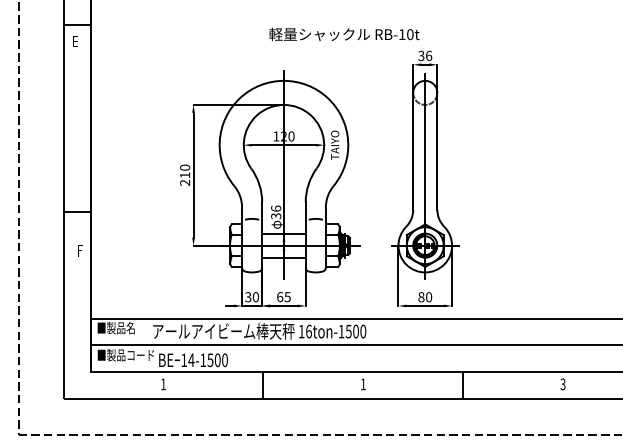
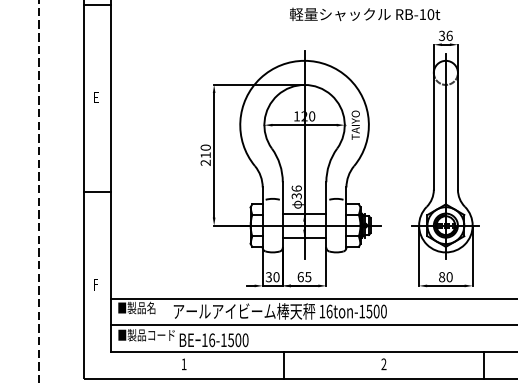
text: (75, 41) -> (96, 97), moved
text: (80, 250) -> (96, 284), moved
text: (191, 360) -> (212, 340), 14-1500 -> 16-1500
text: (362, 383) -> (383, 363), 1 -> 2

